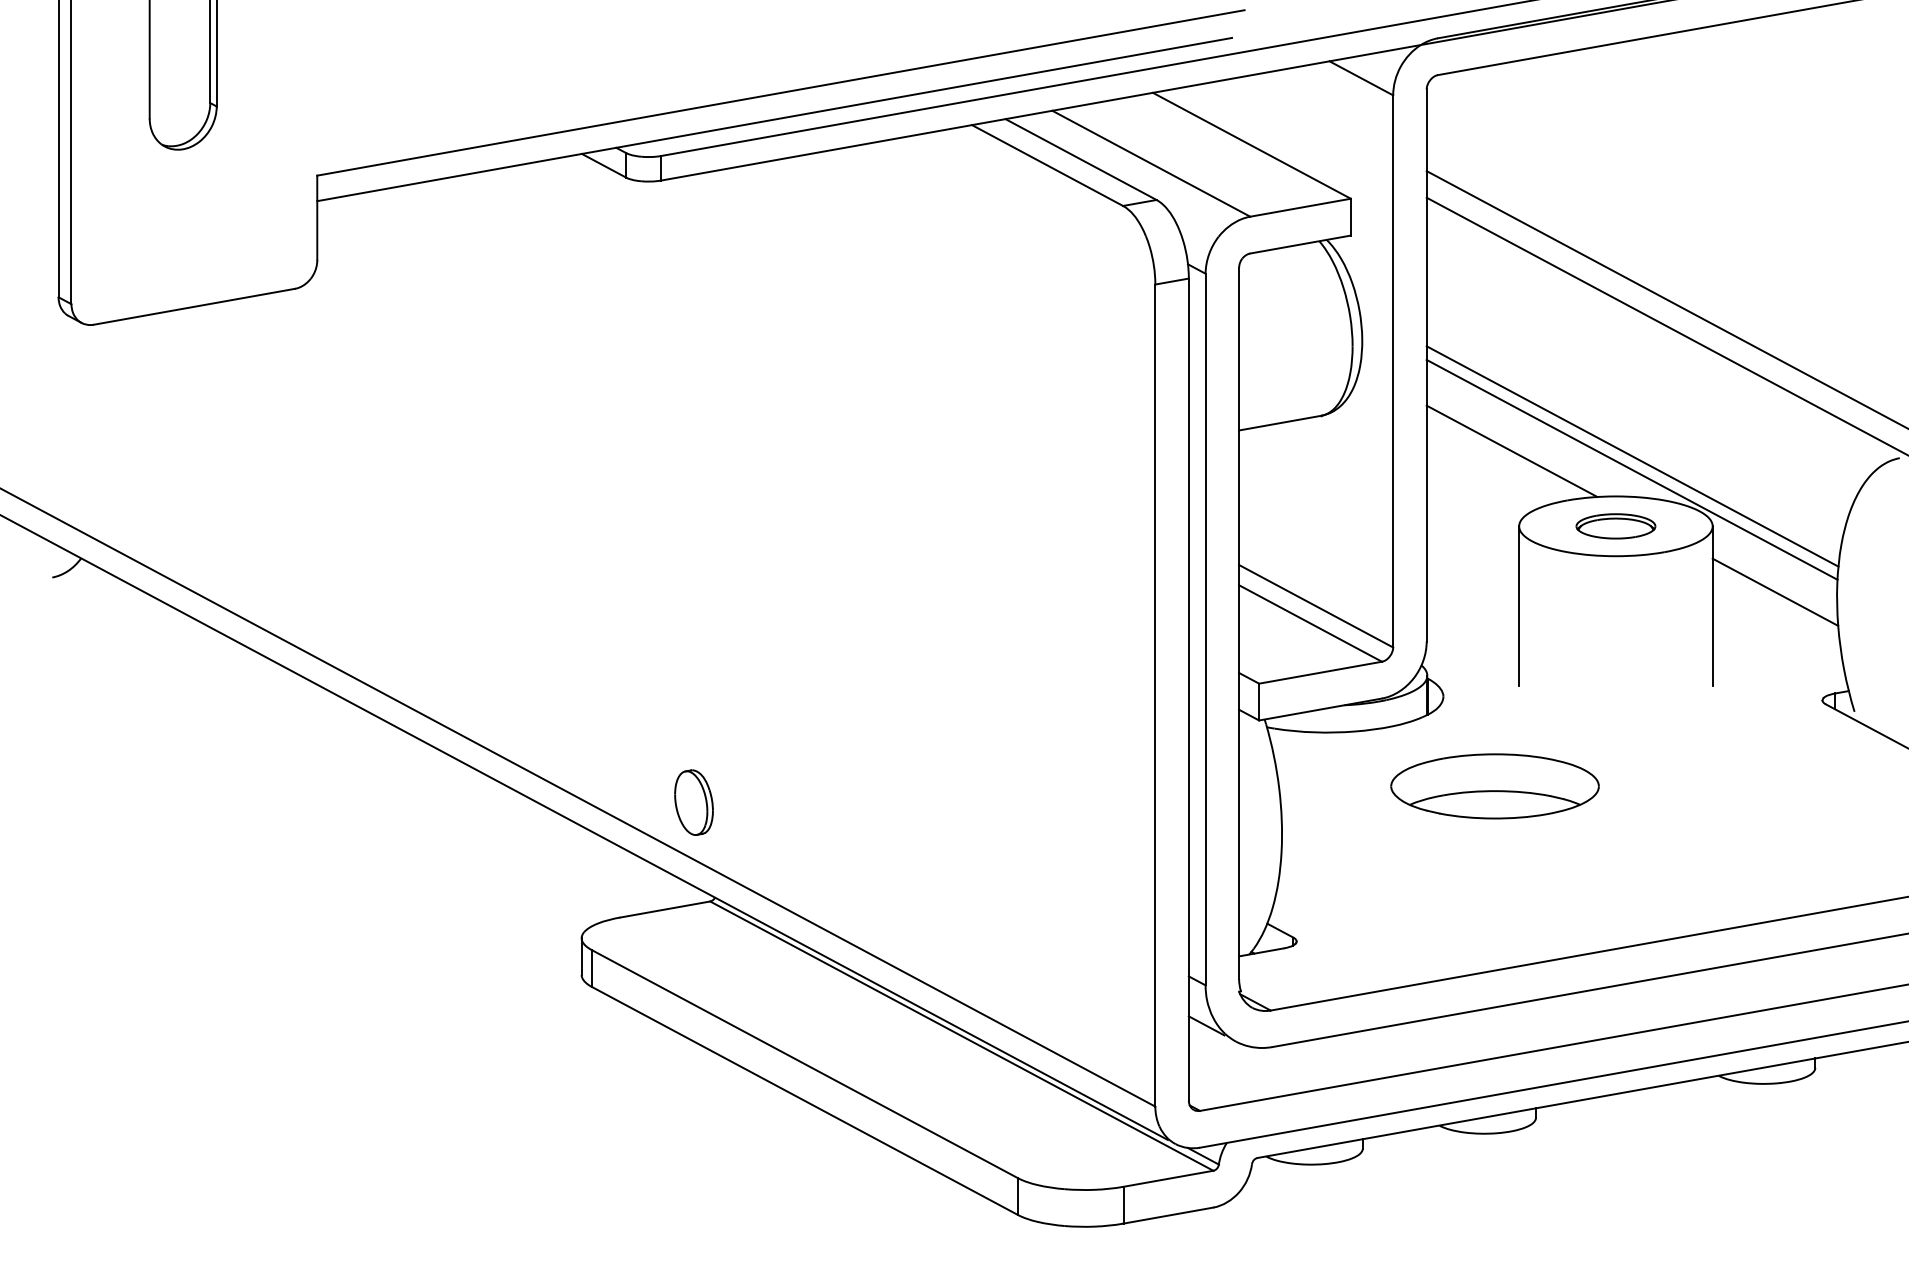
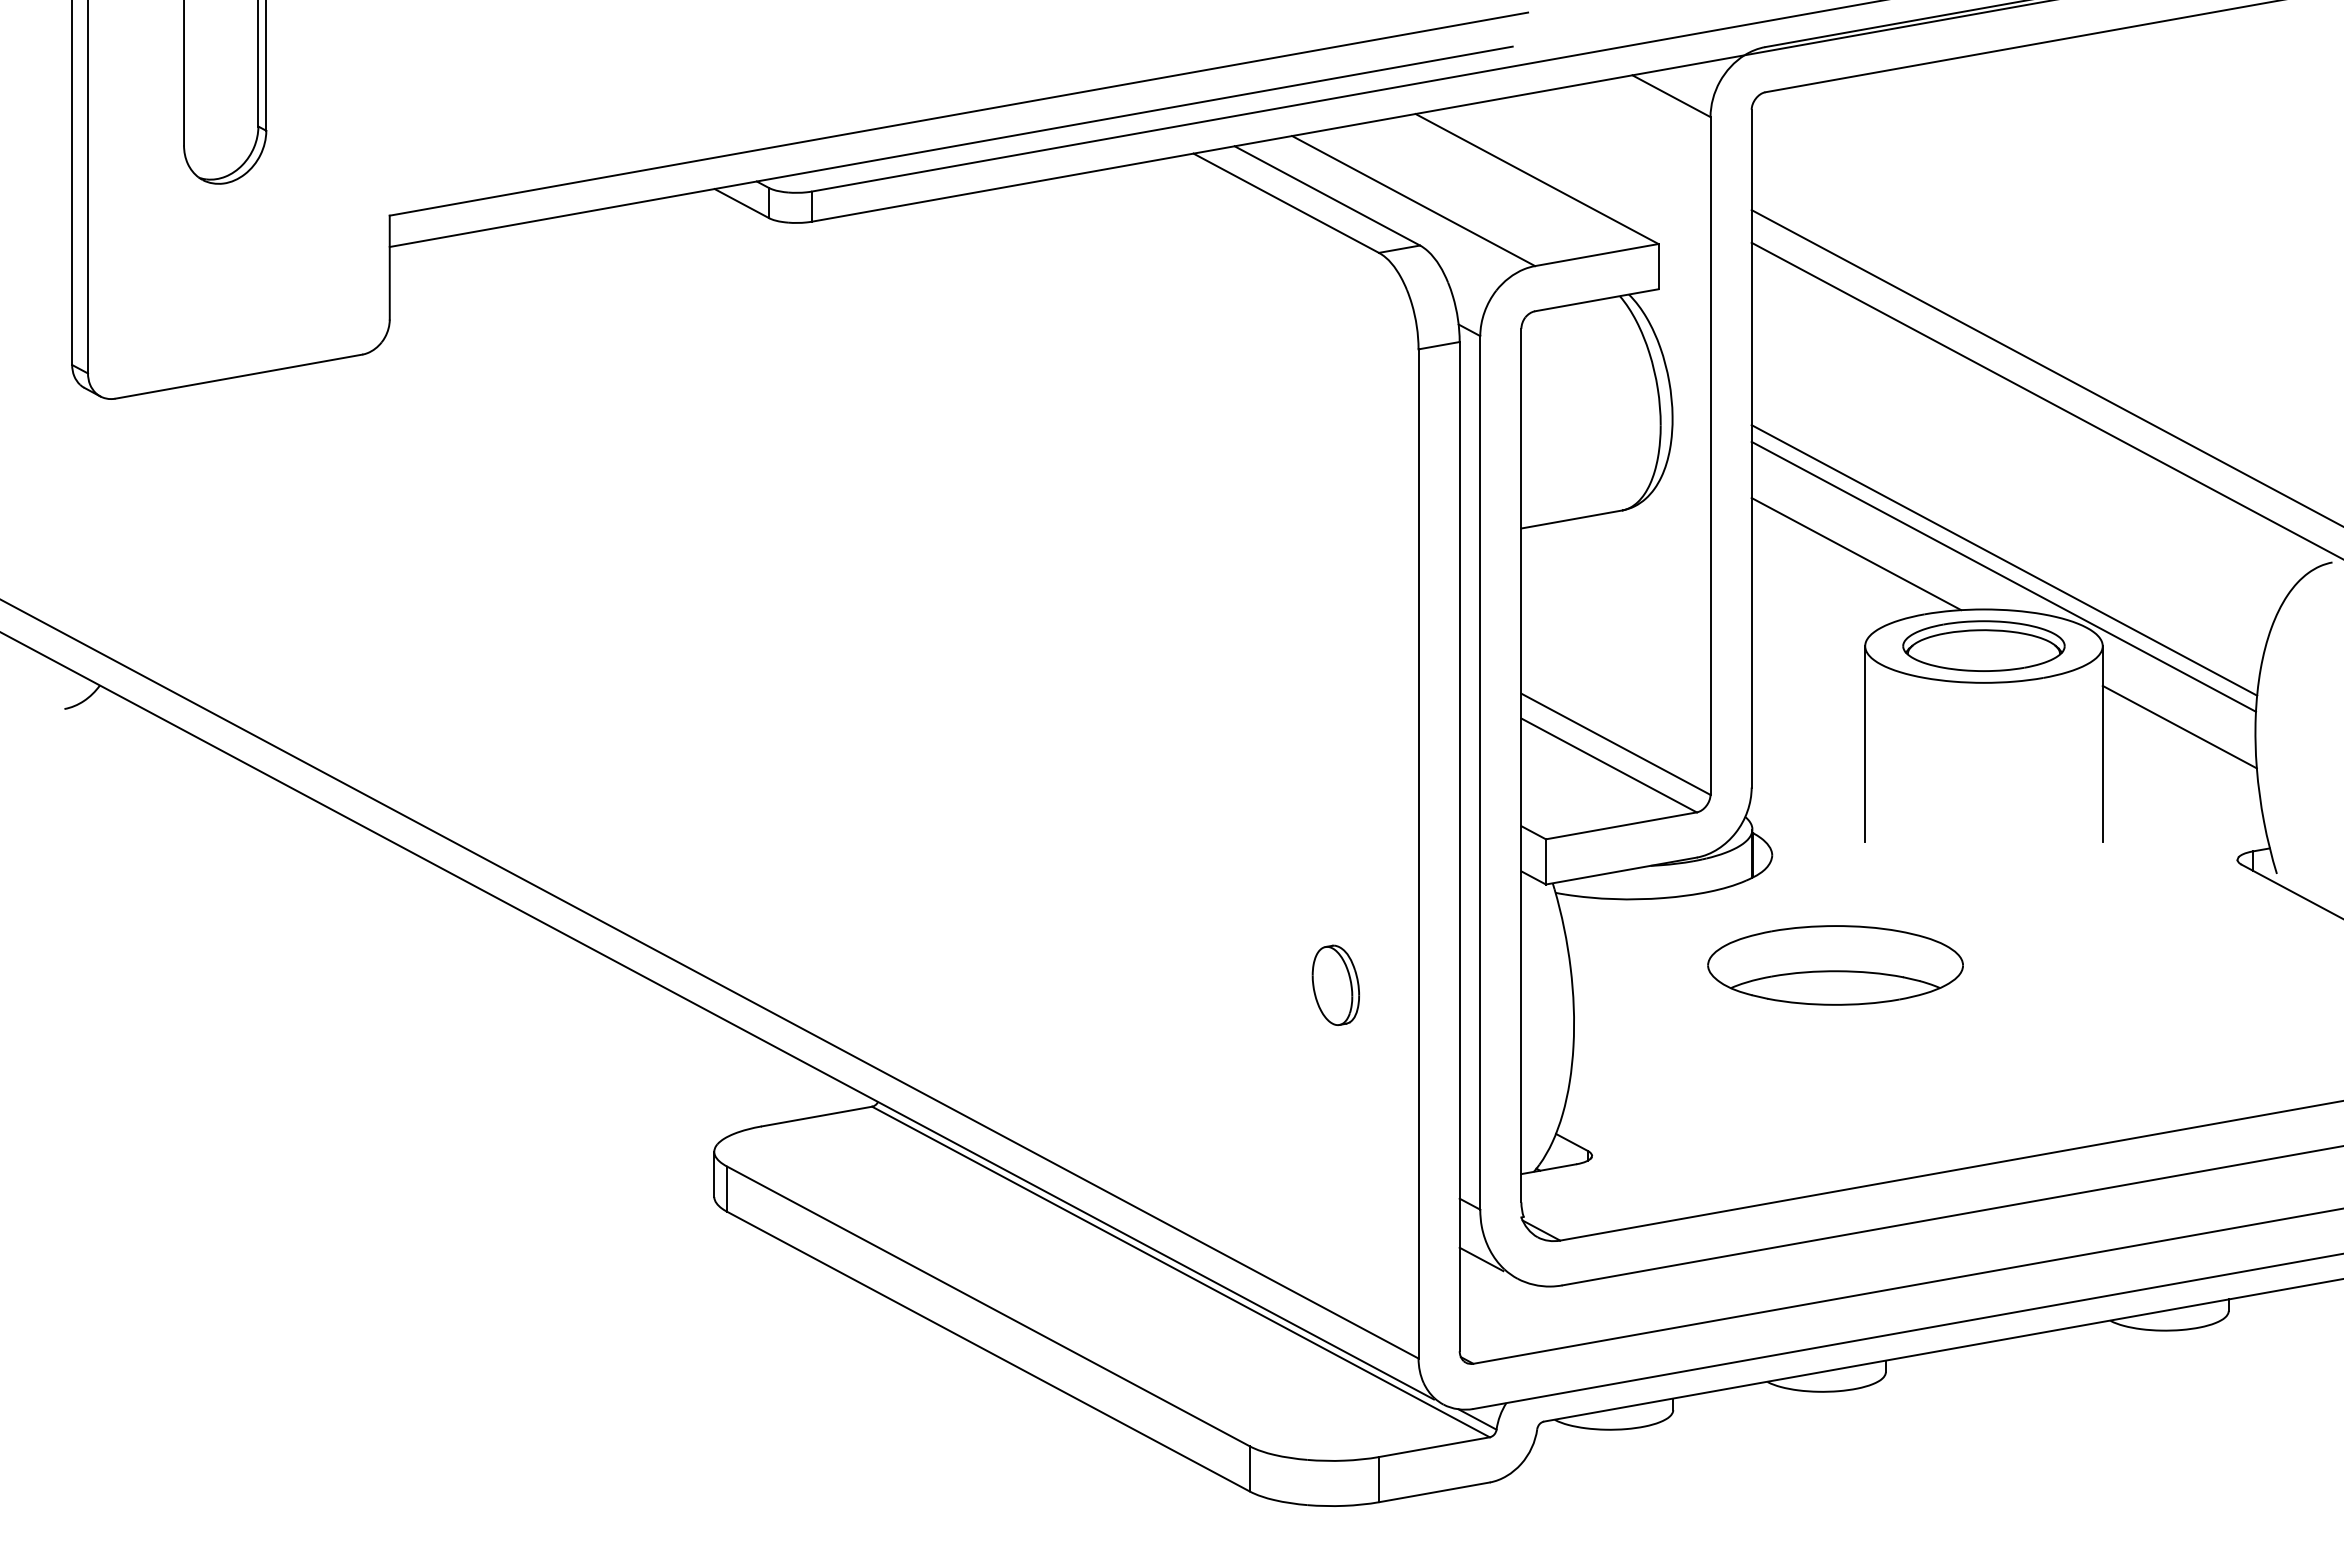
part: (1615, 526) -> (1983, 646), size x1.67
part: (693, 802) -> (1335, 985), moved

